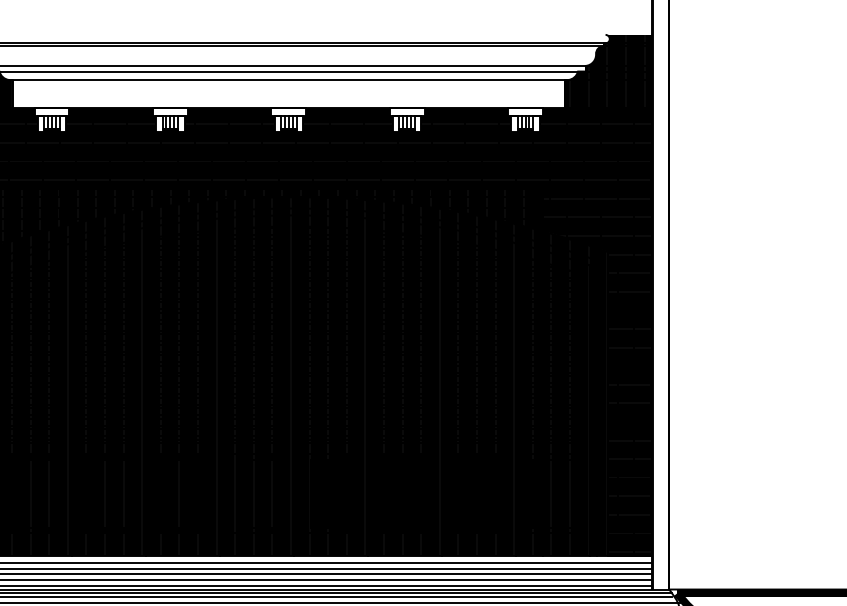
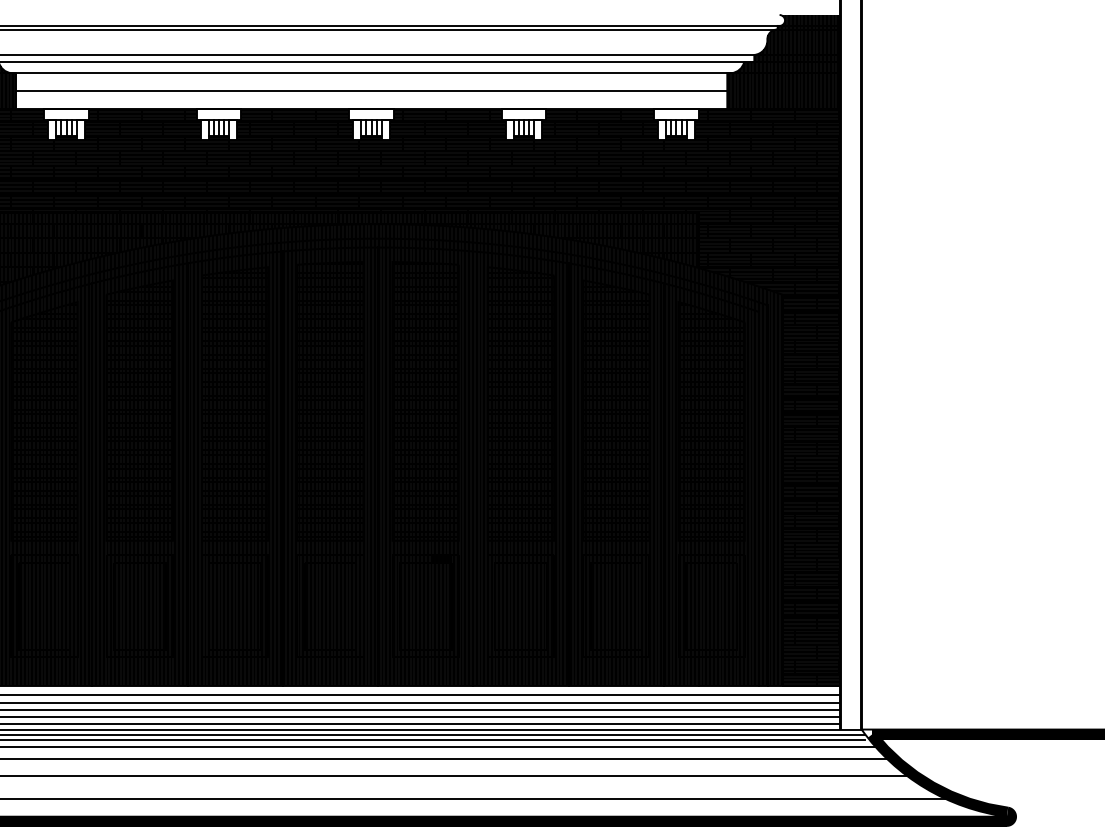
line: (288, 94) -> (371, 91), added

